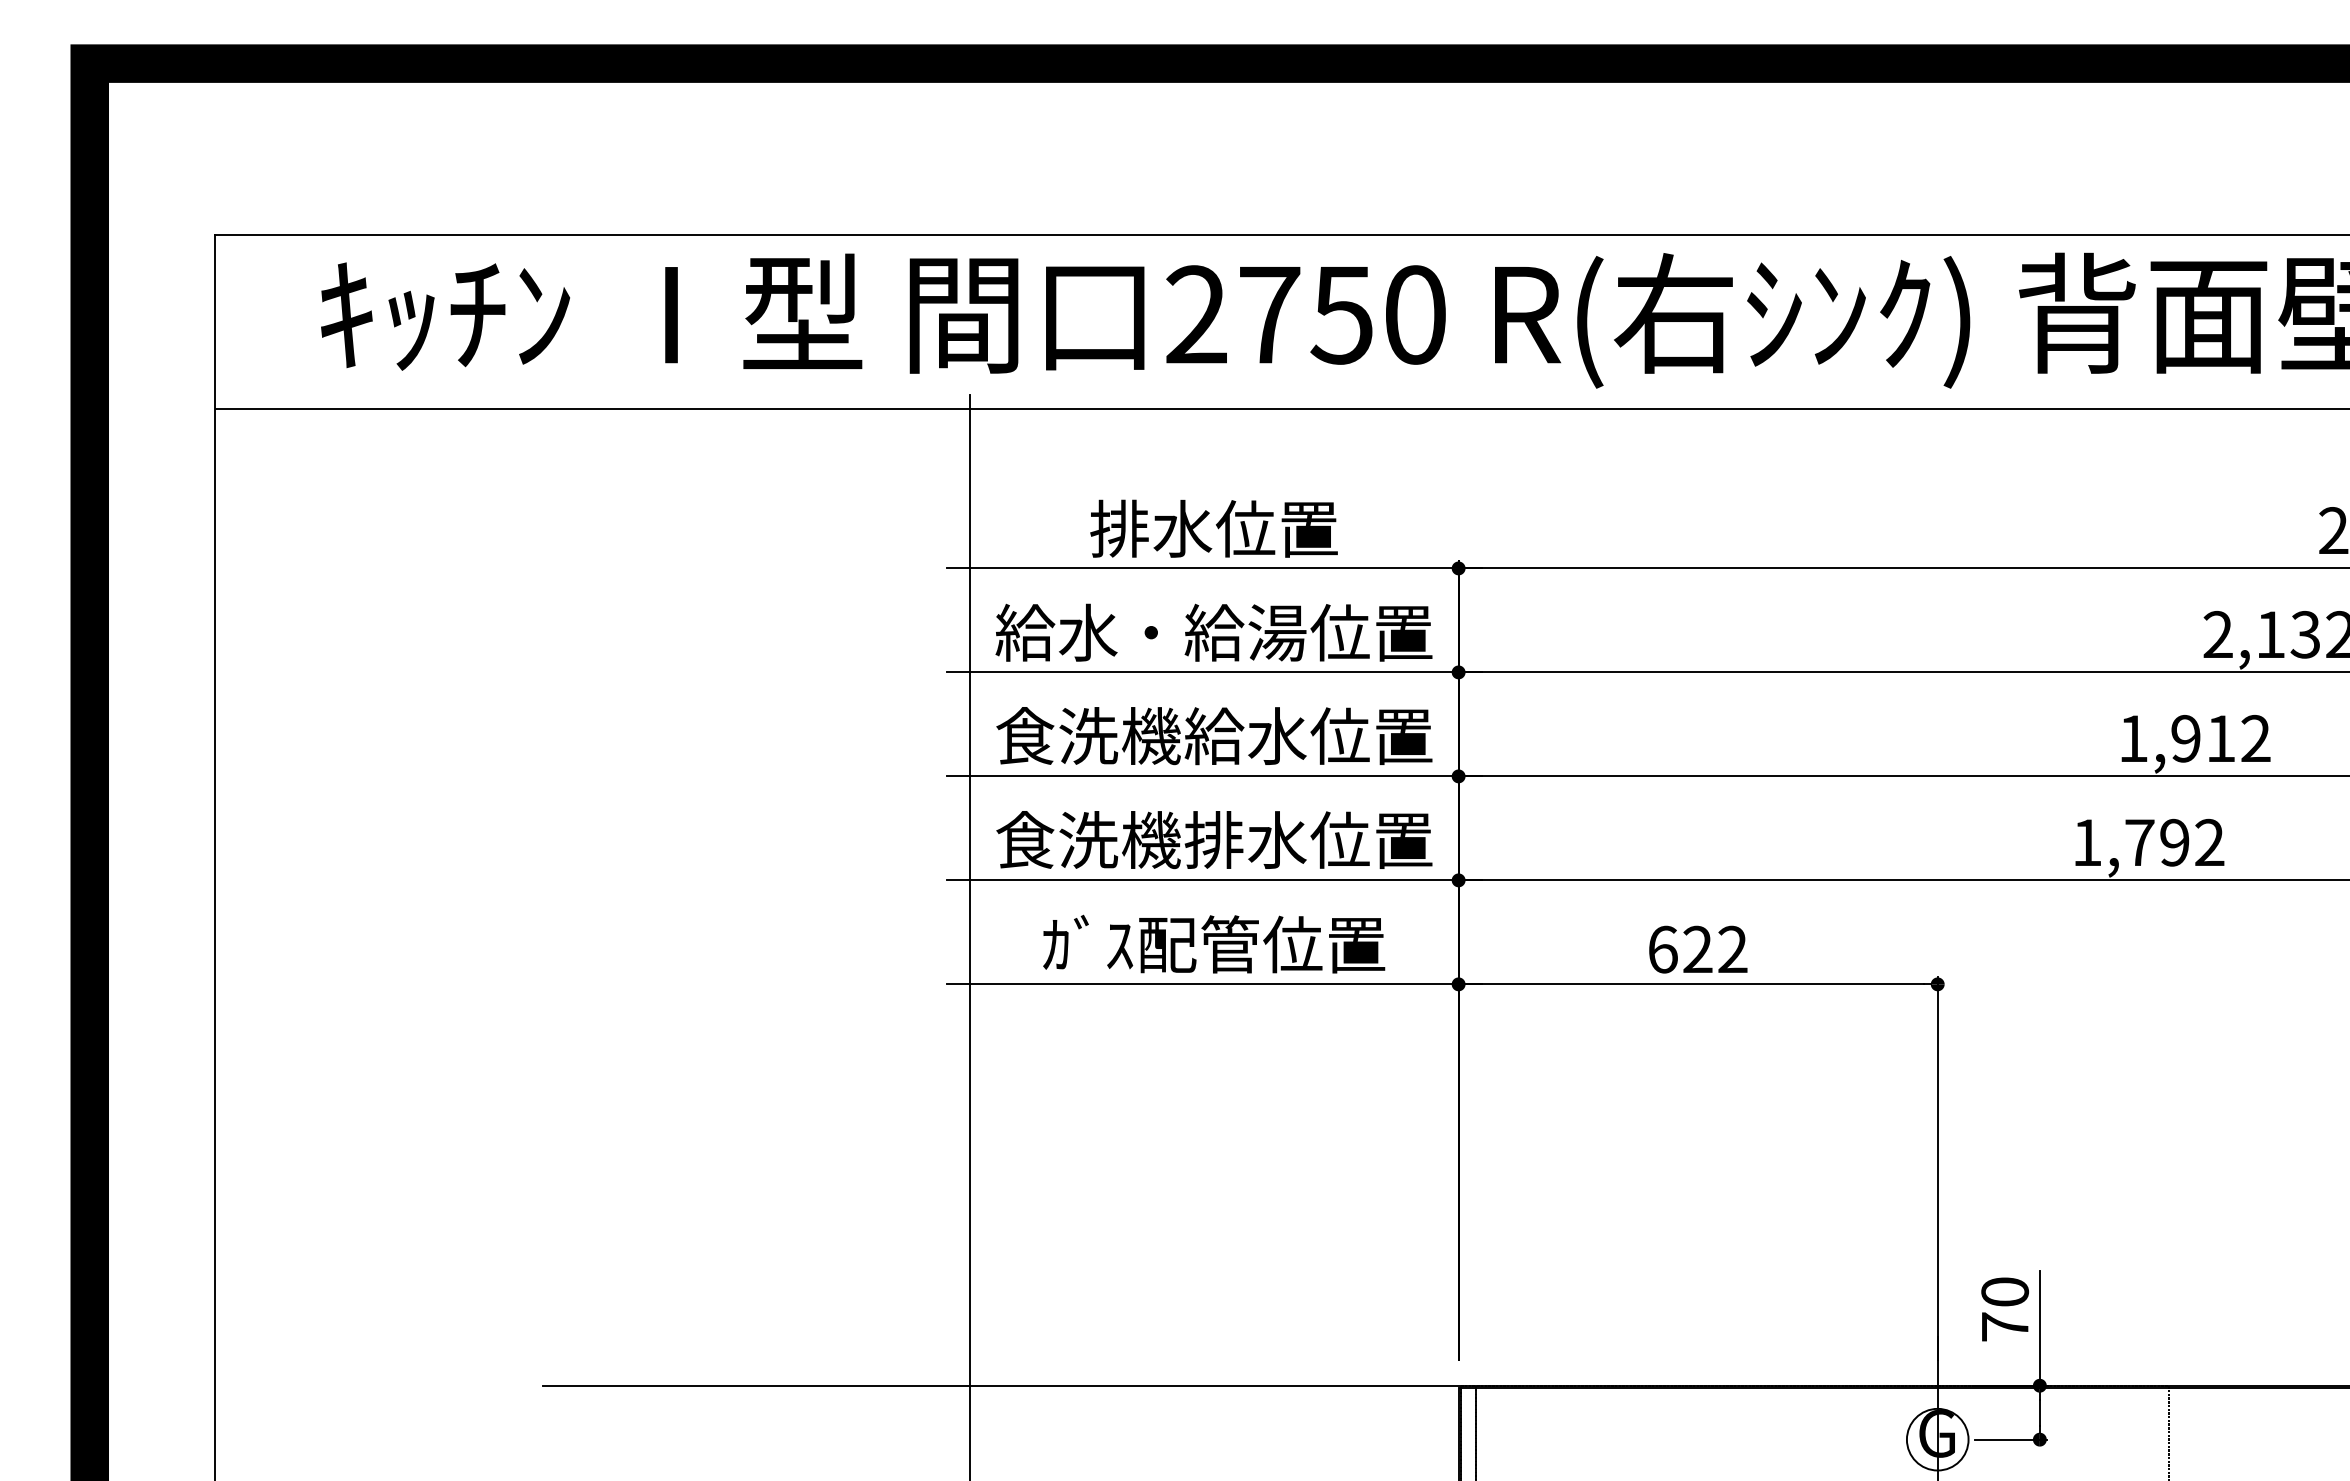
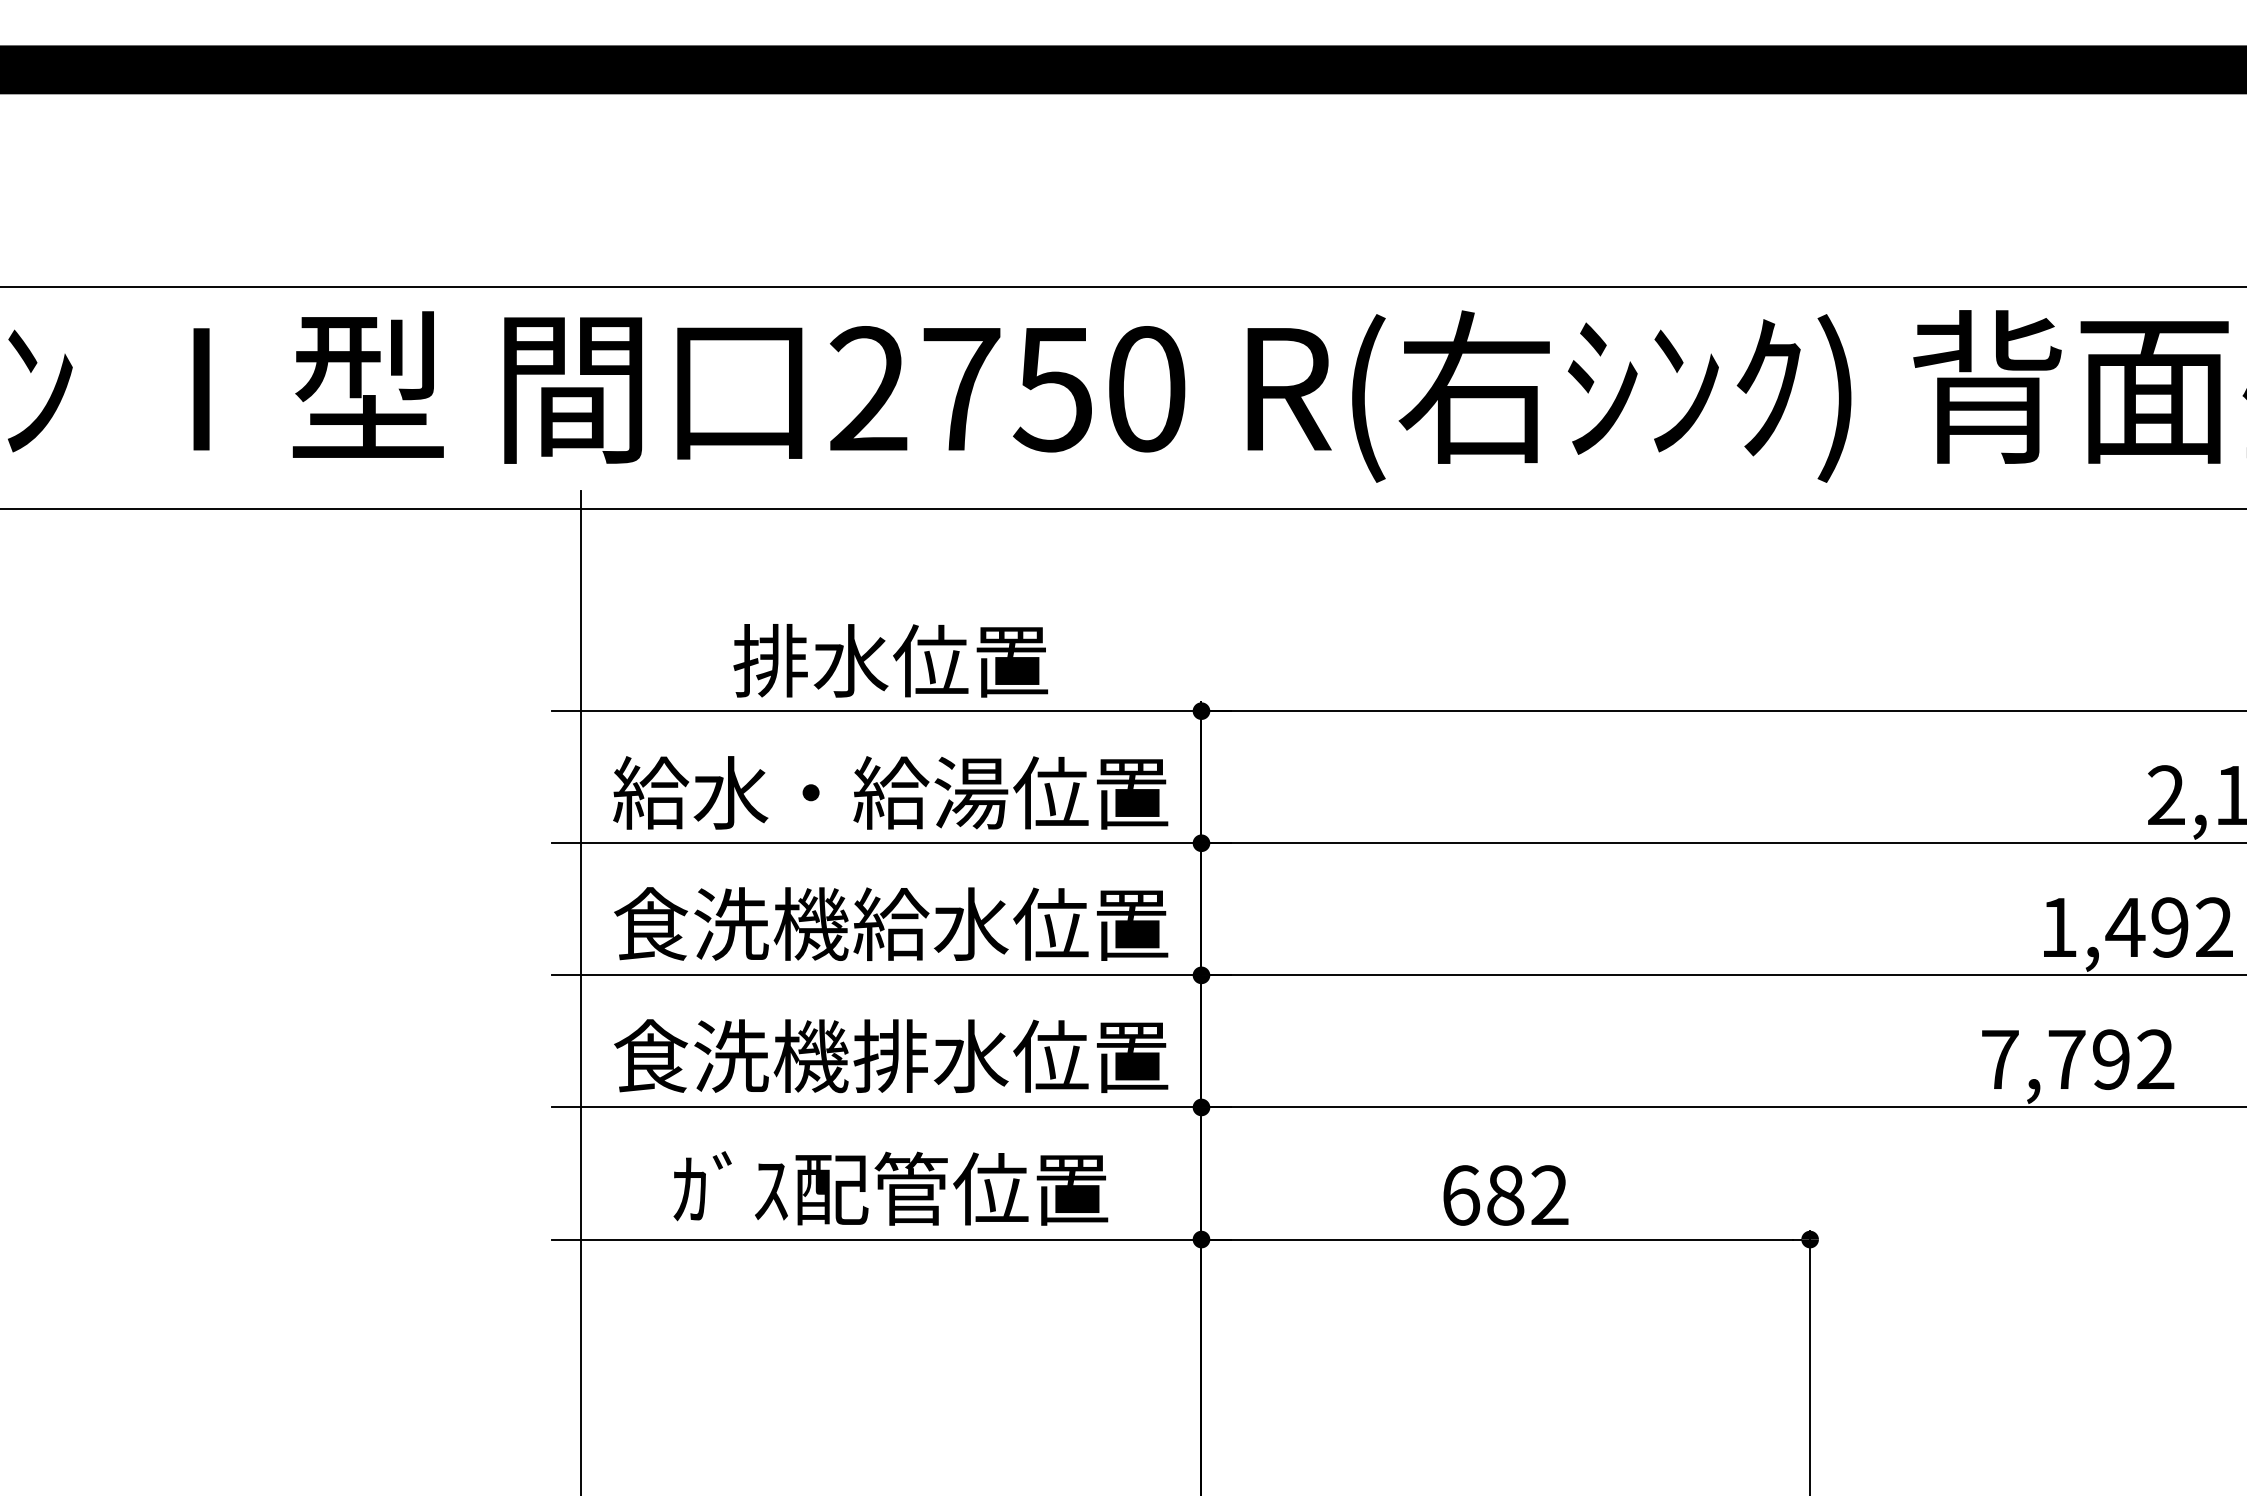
text: (2202, 738) -> (2146, 927), 1,912 -> 1,492
text: (2087, 842) -> (2000, 1059), 1,792 -> 7,792
text: (1697, 949) -> (1504, 1195), 622 -> 682

